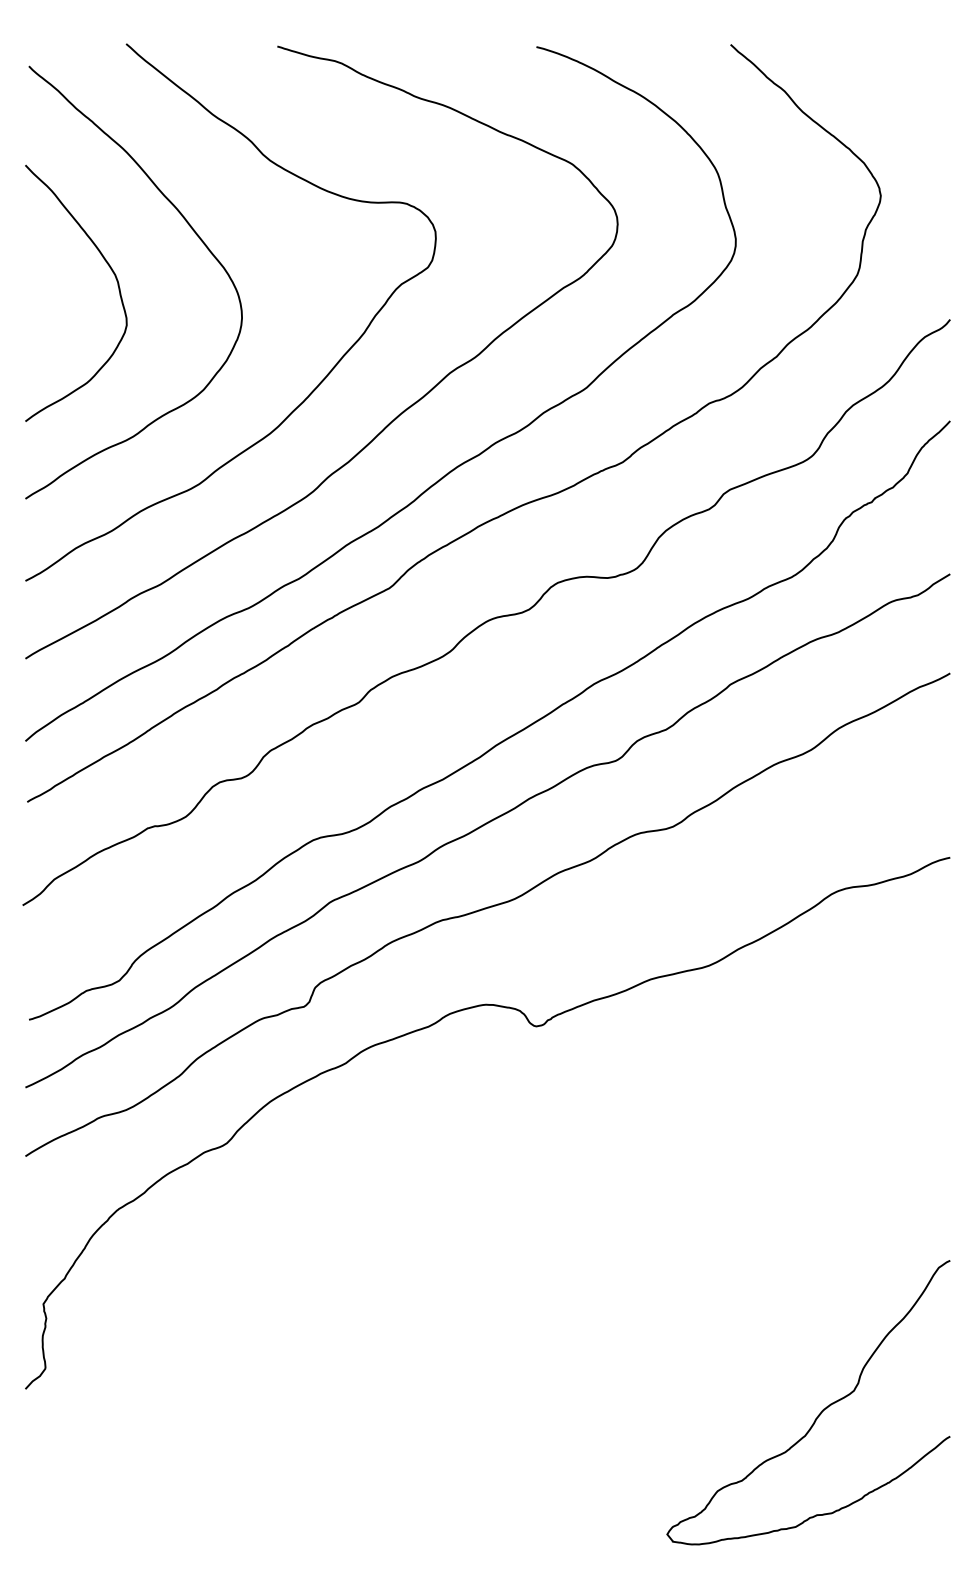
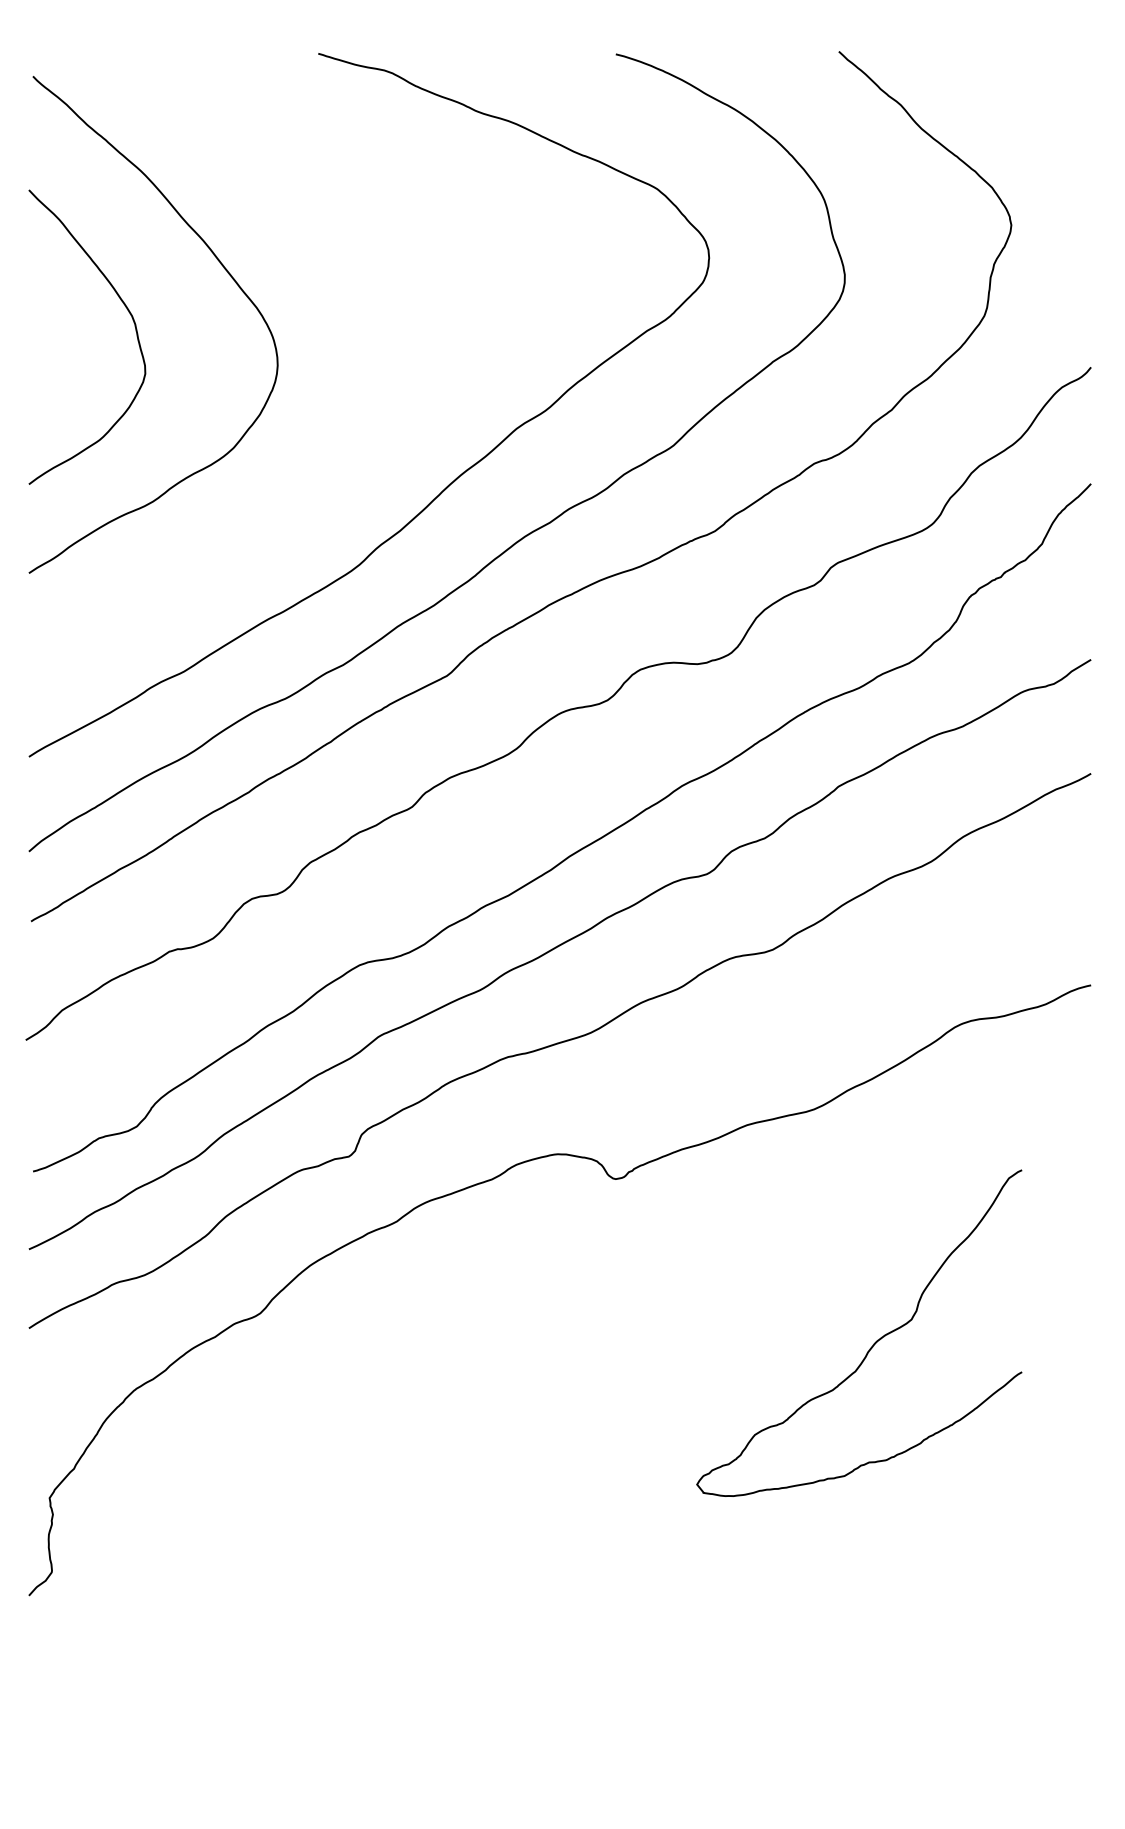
curve: (314, 387) -> (361, 445), removed
curve: (820, 1411) -> (873, 1343), moved

